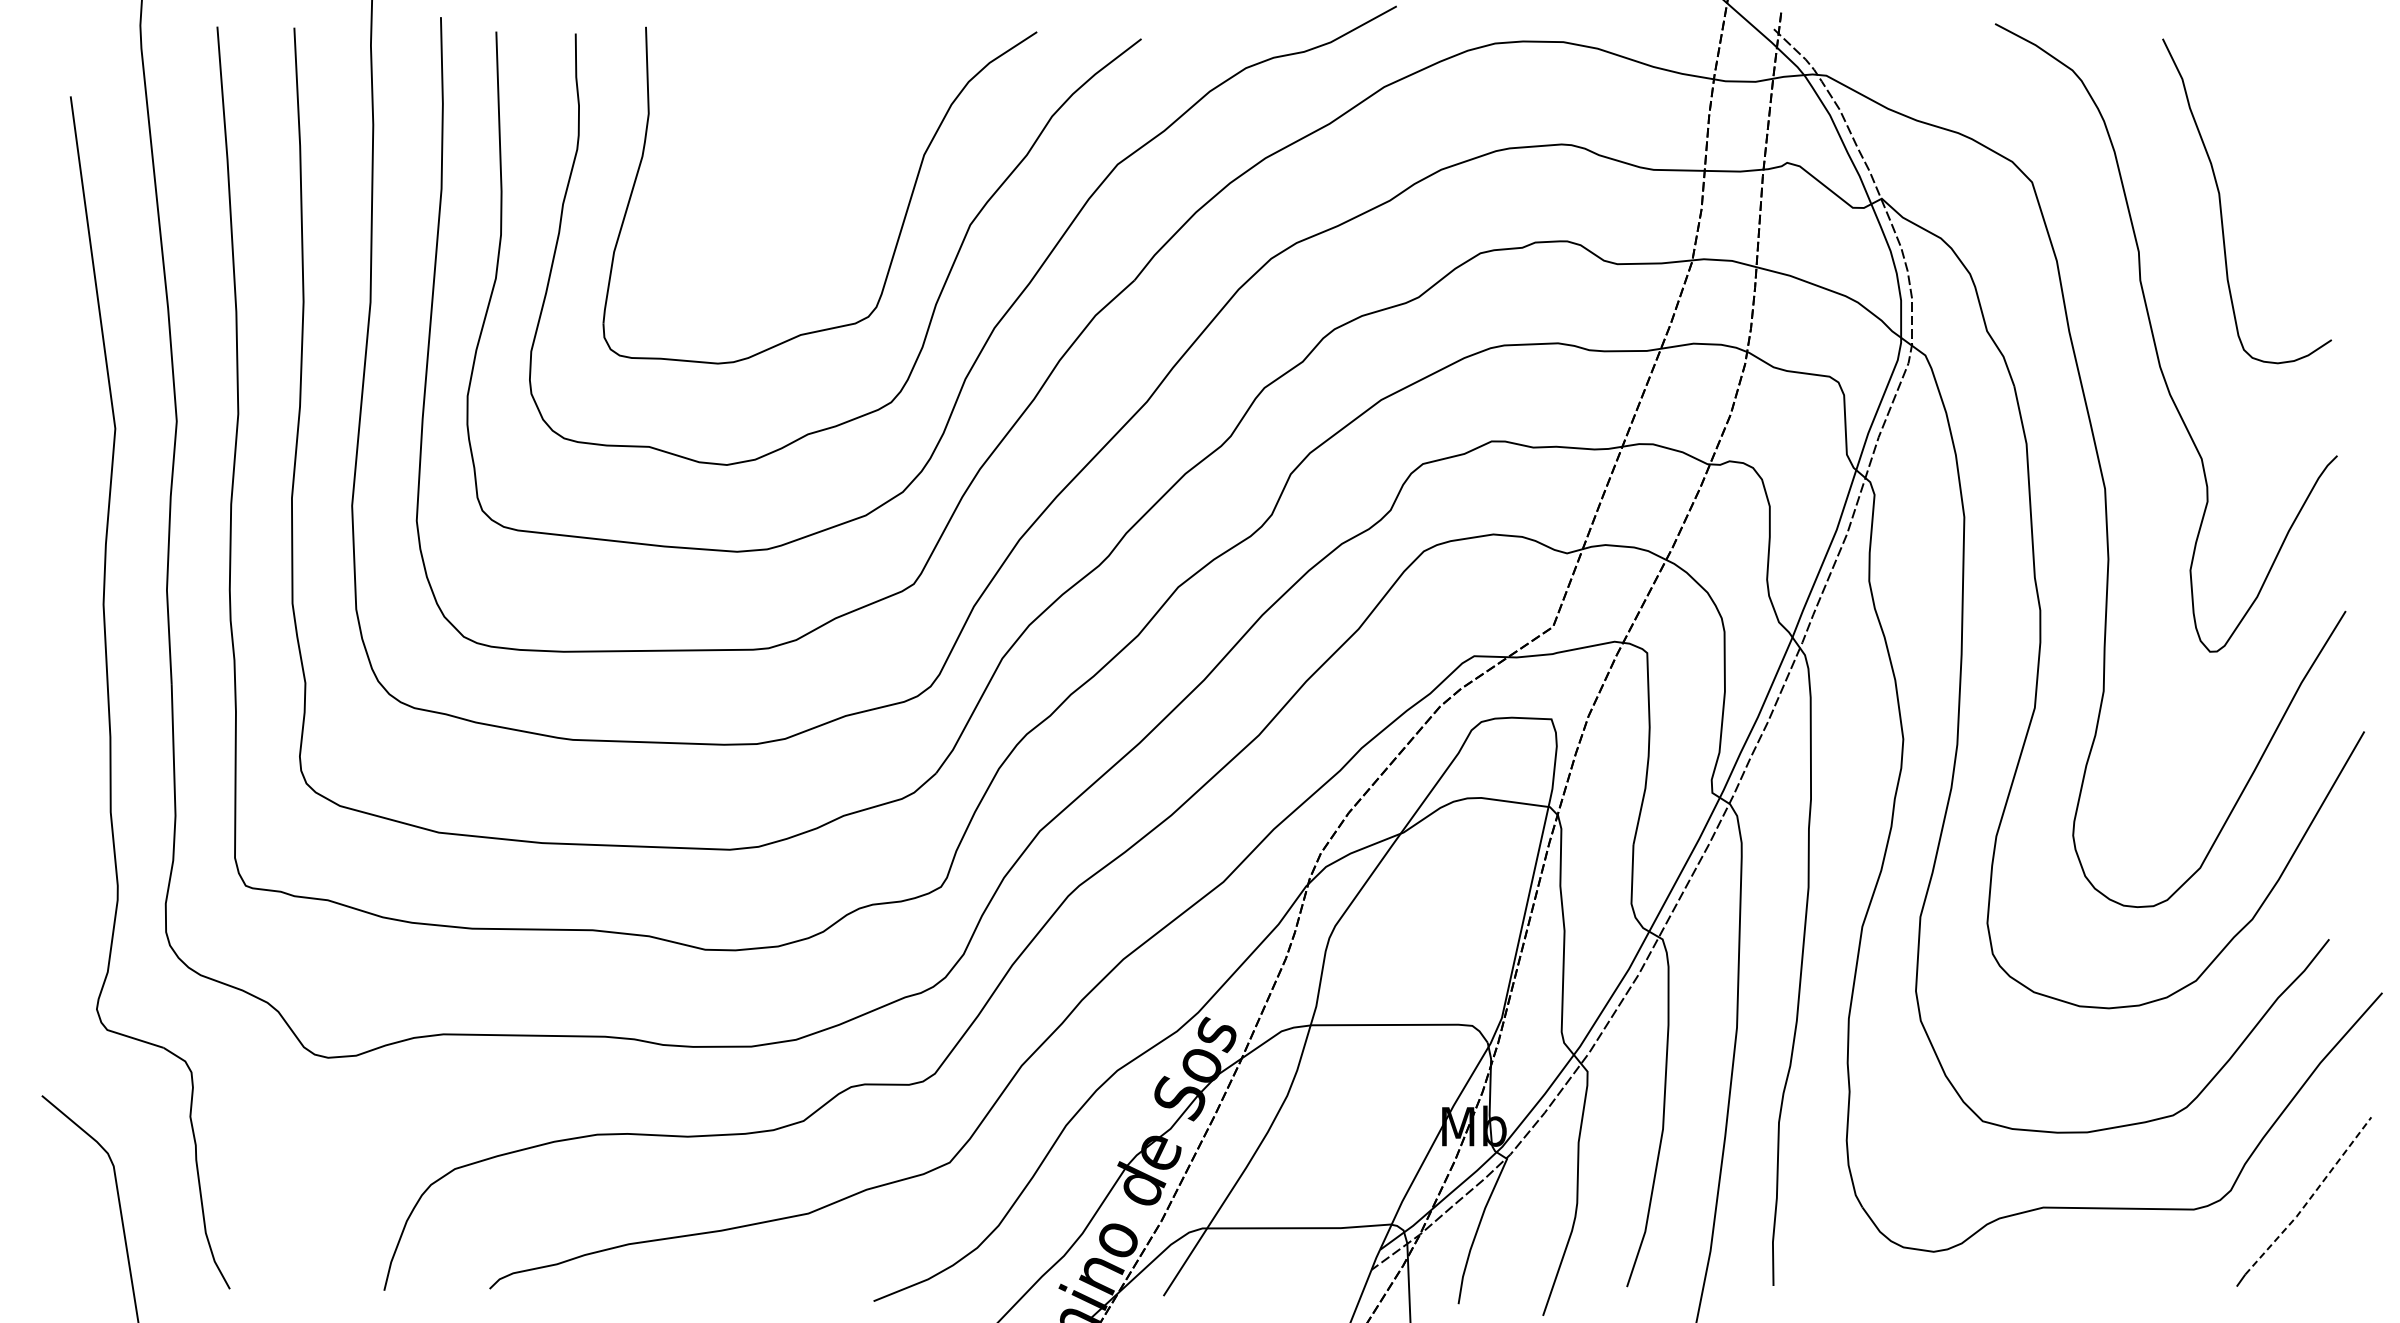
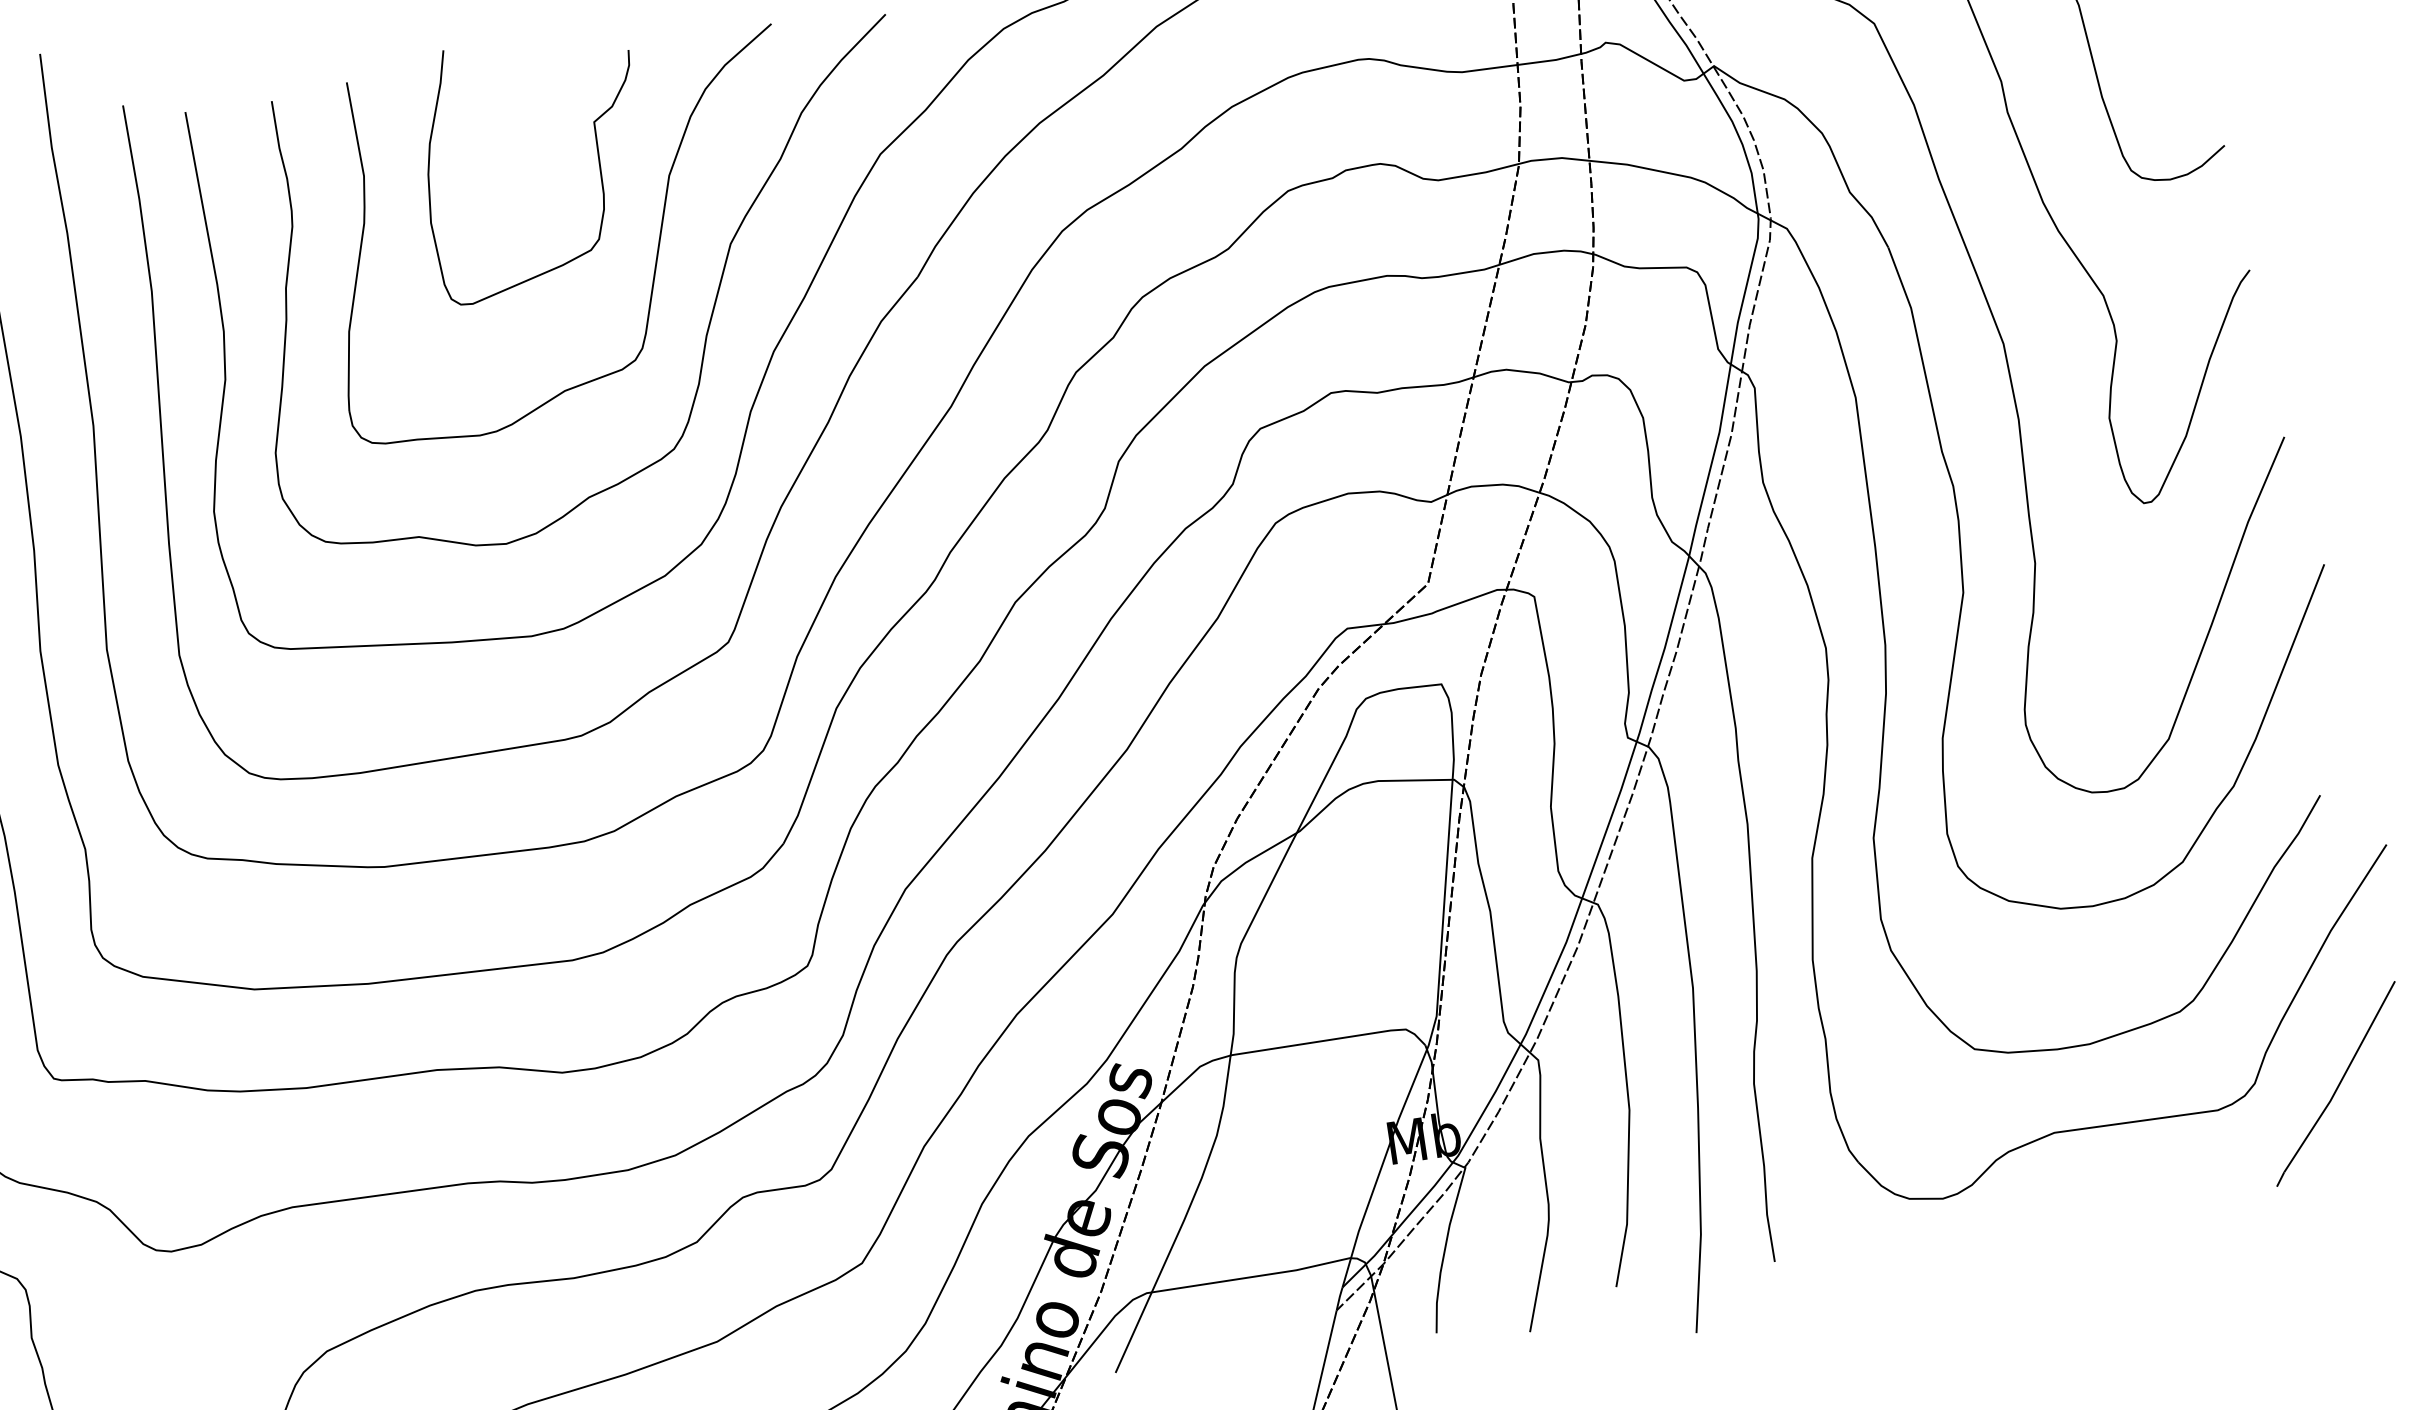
curve: (862, 127) -> (597, 155), added
line: (2310, 1198) -> (2342, 1079), dashed -> solid

